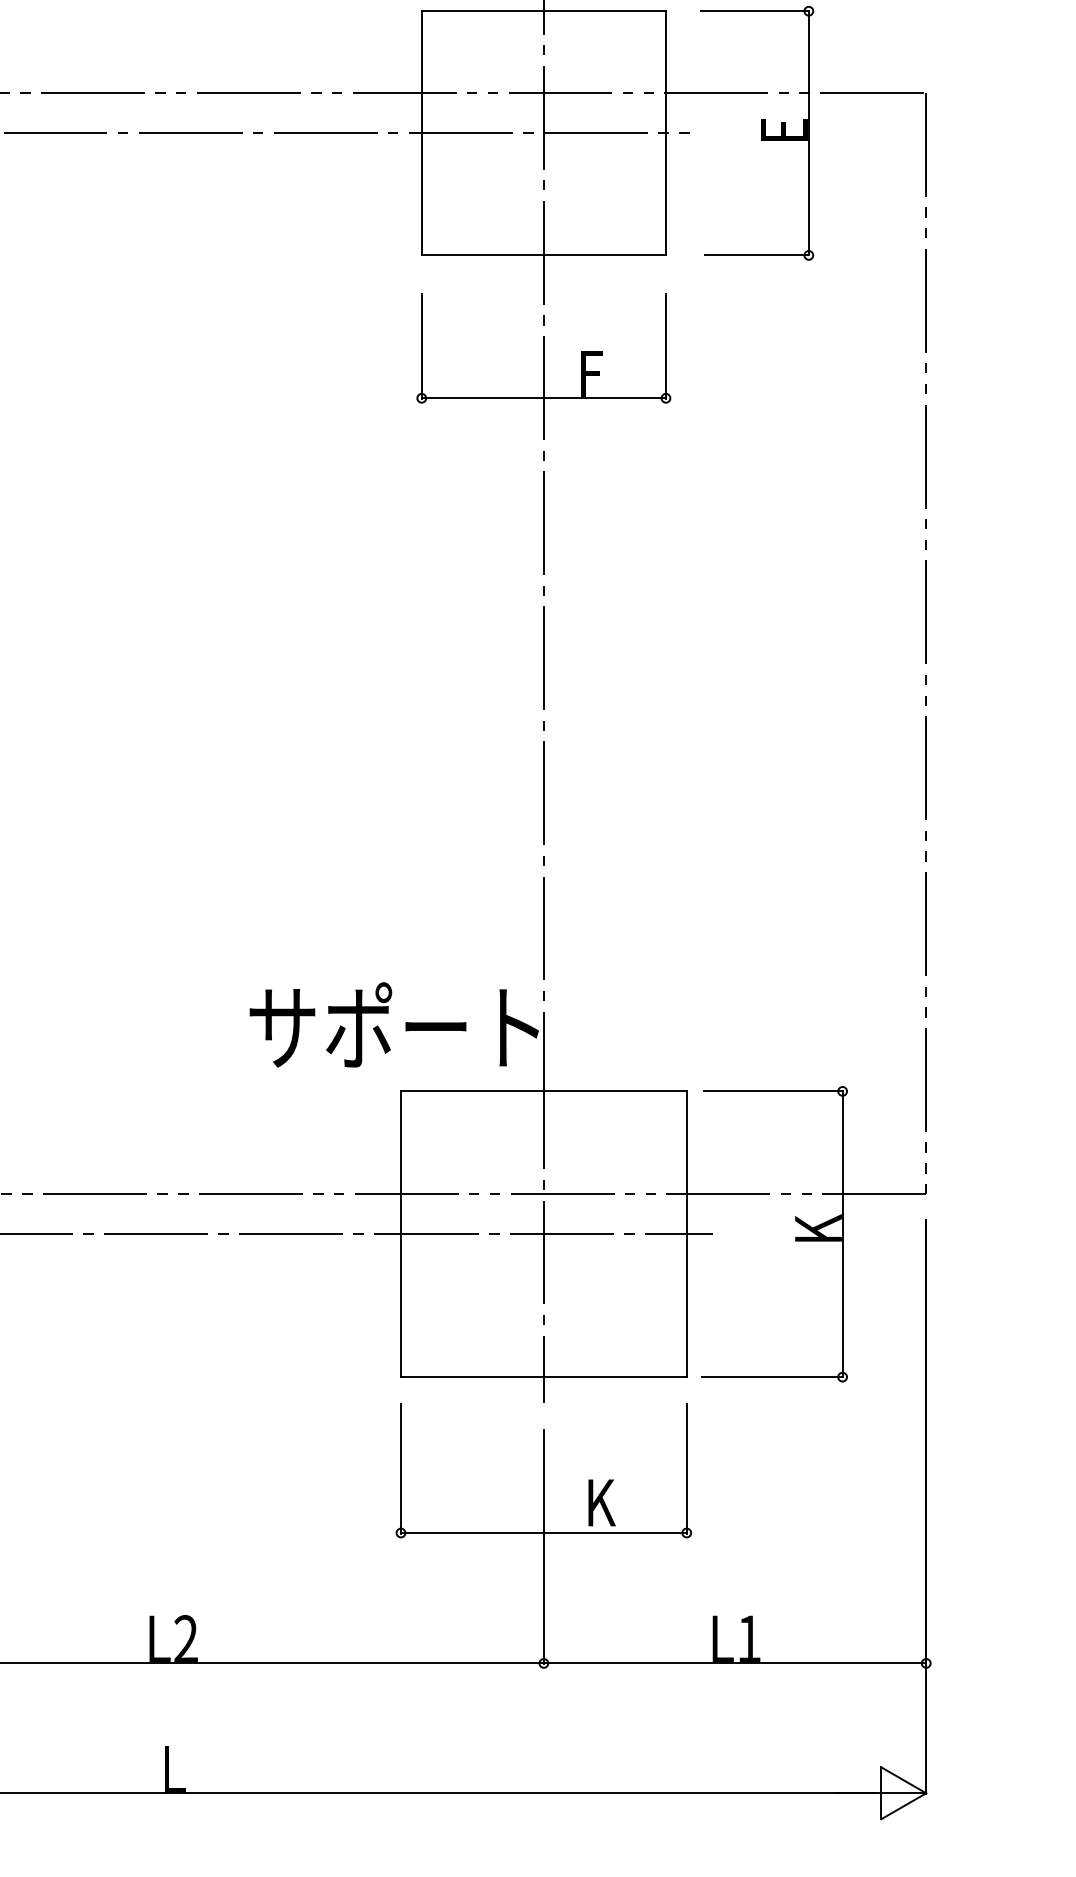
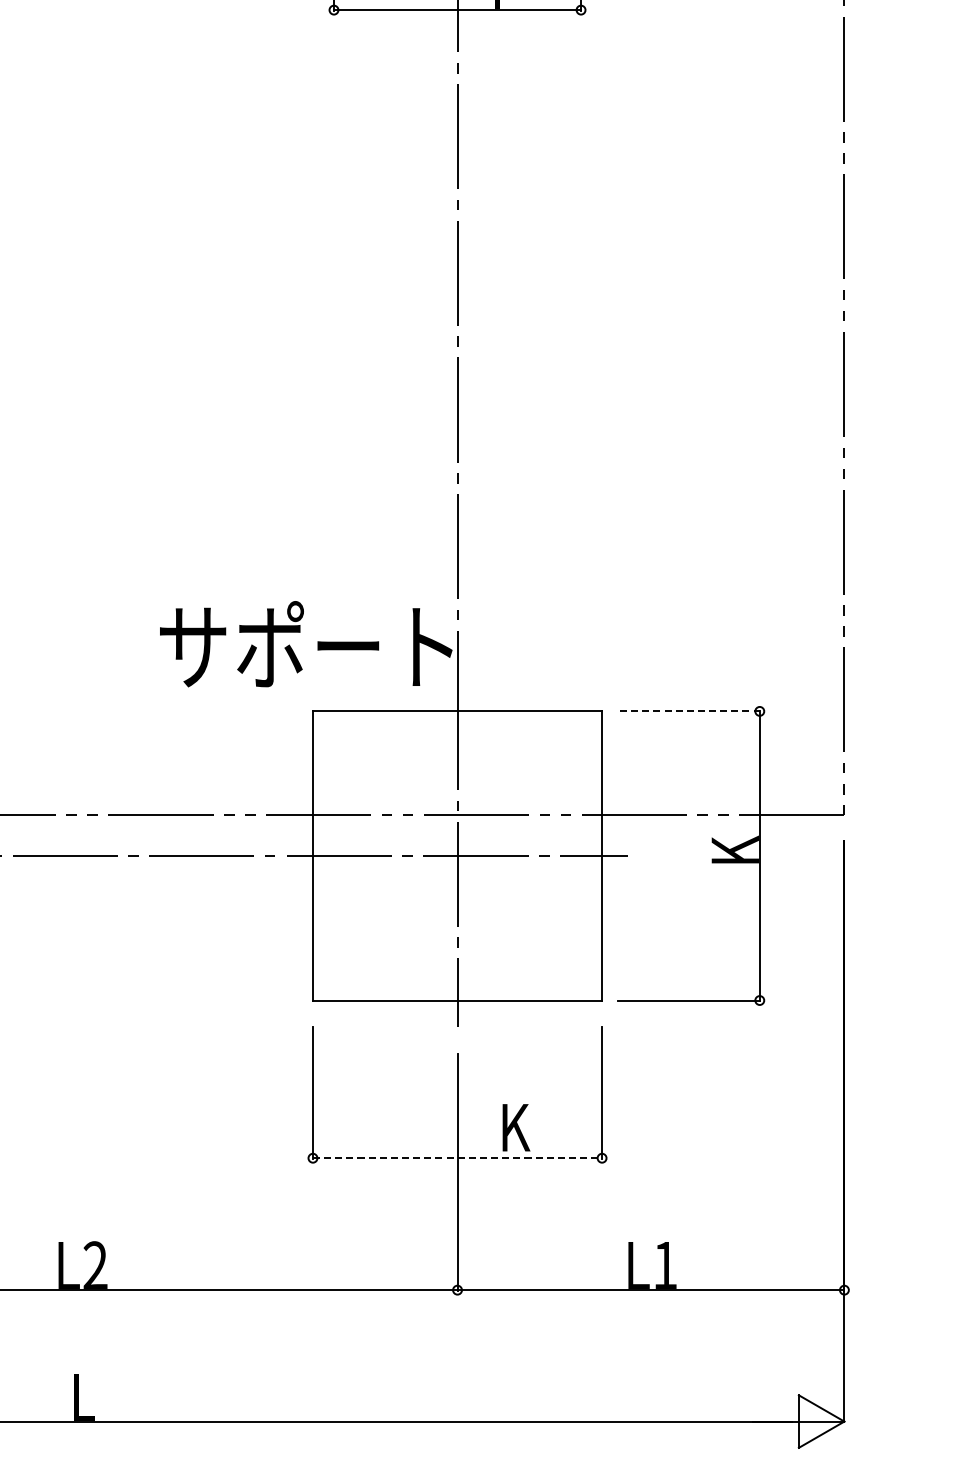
line: (774, 1091) -> (690, 711), solid -> dashed
line: (543, 1533) -> (457, 1158), solid -> dashed

